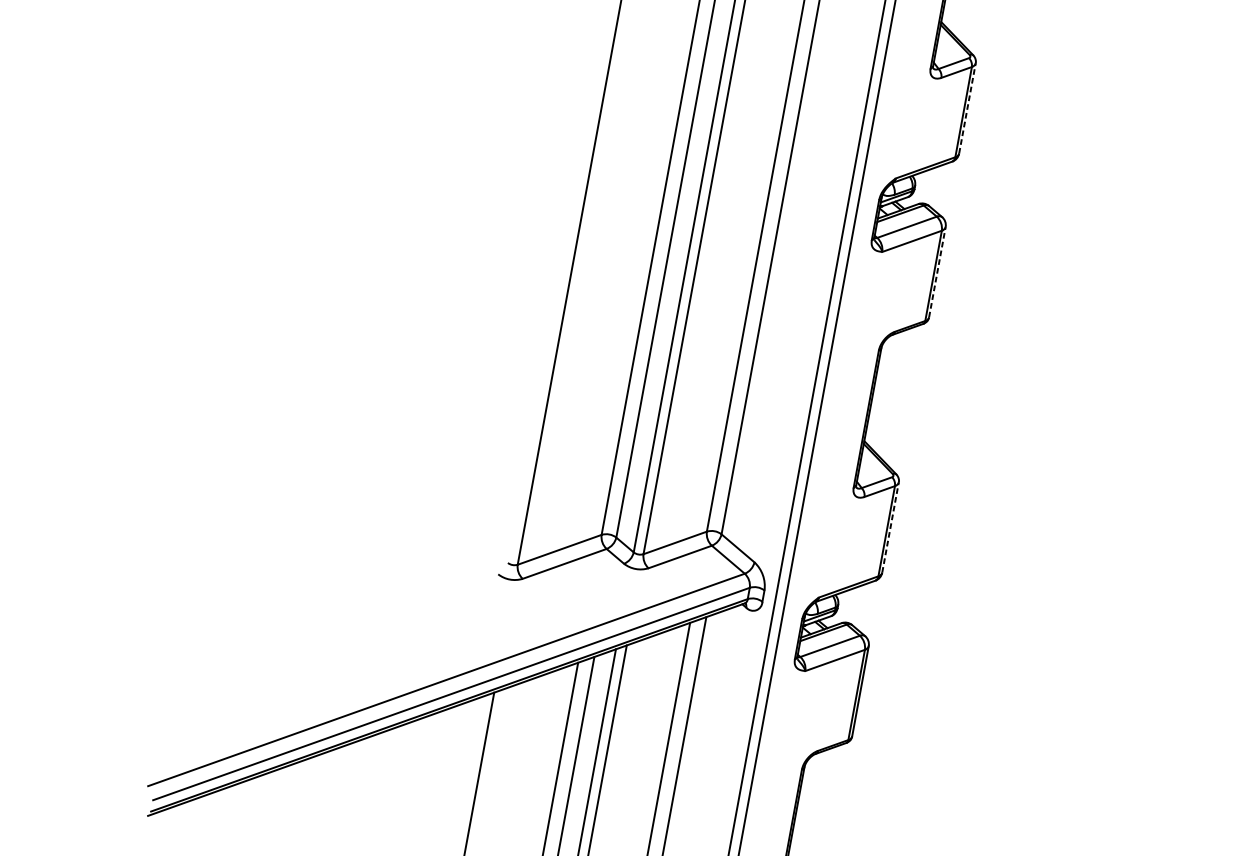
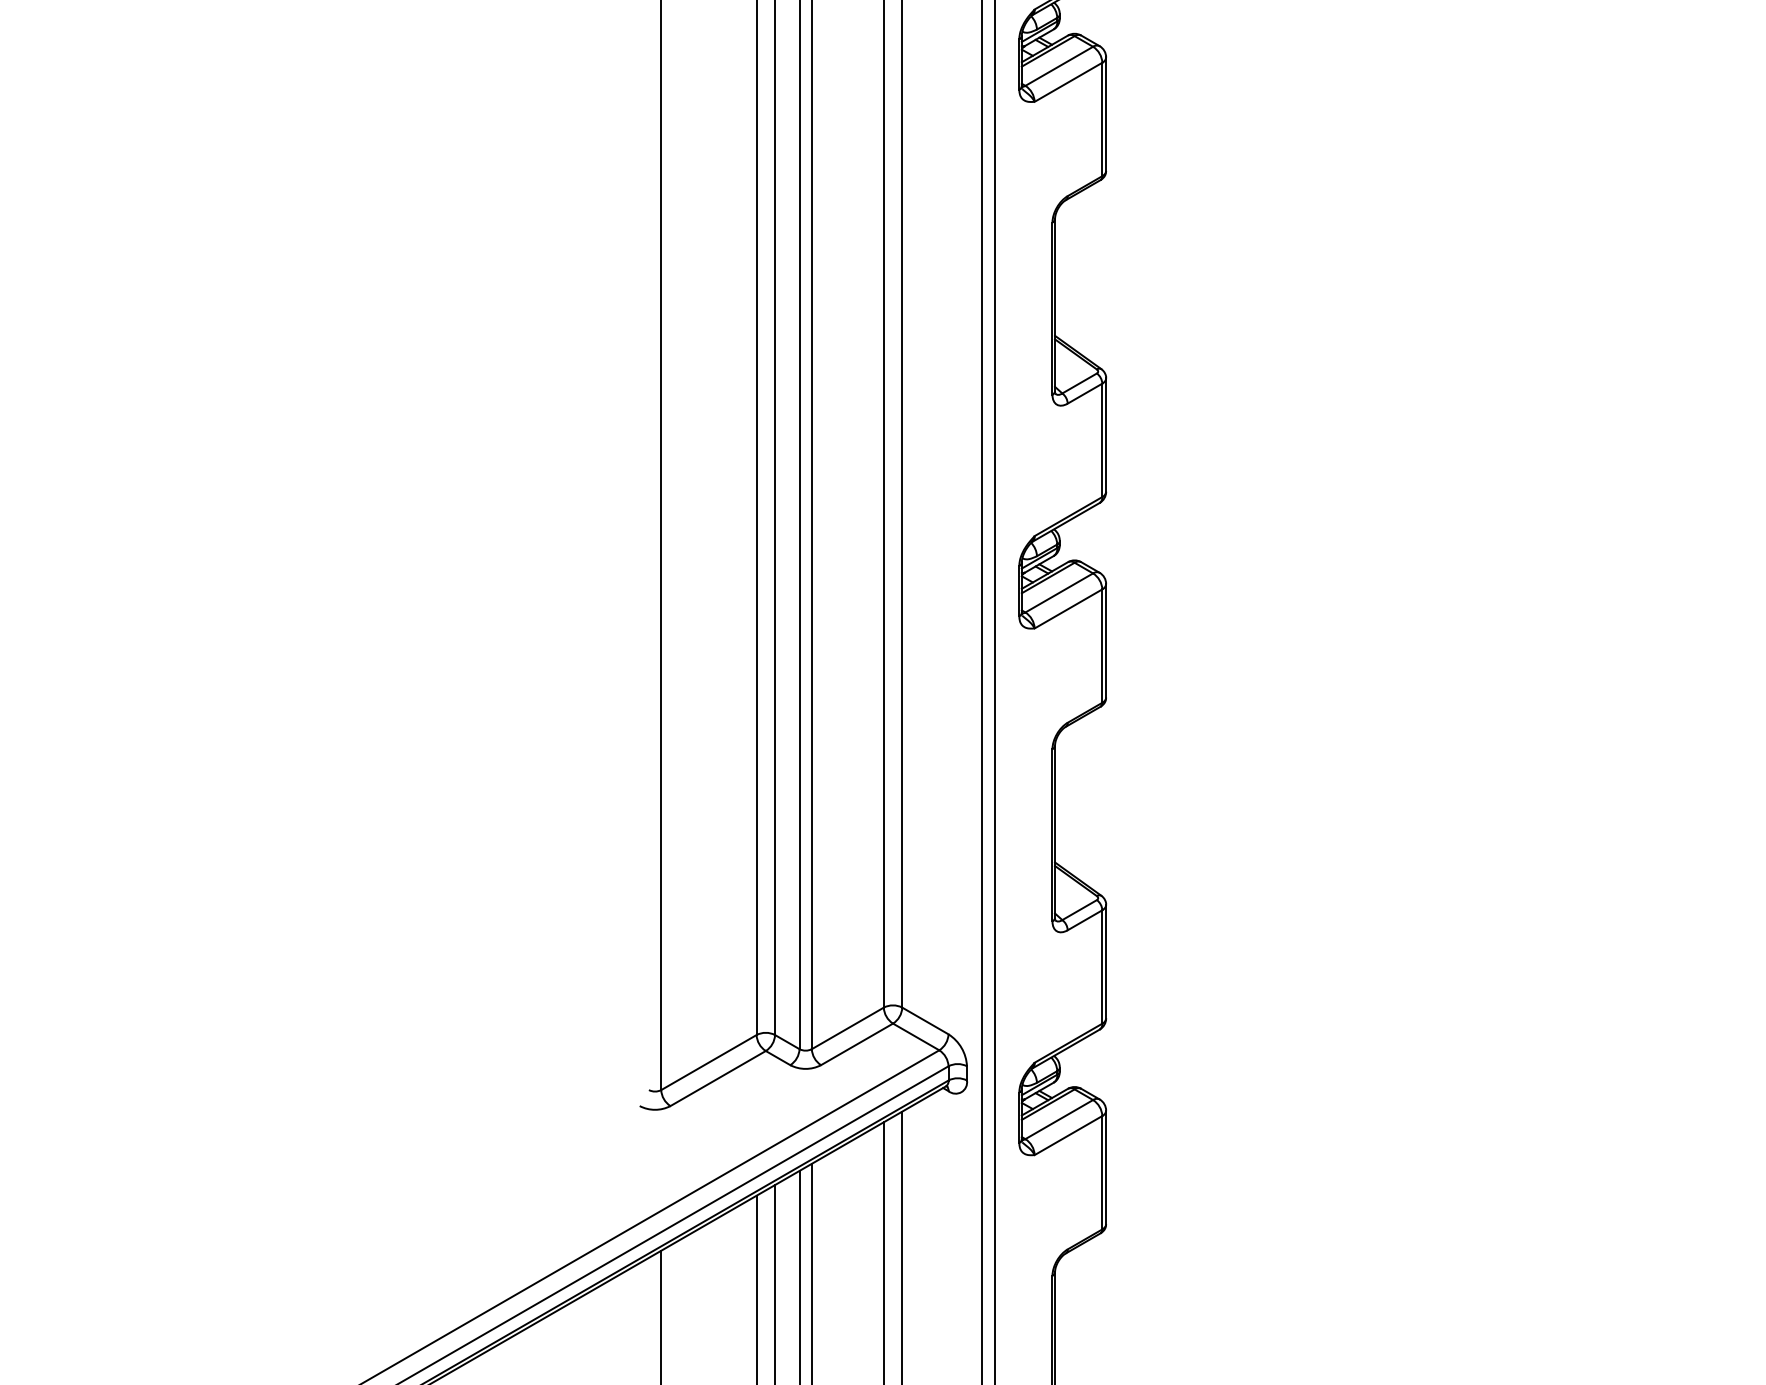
line: (967, 108) -> (1106, 434), dashed -> solid
line: (937, 272) -> (1106, 640), dashed -> solid
line: (890, 527) -> (1106, 961), dashed -> solid

